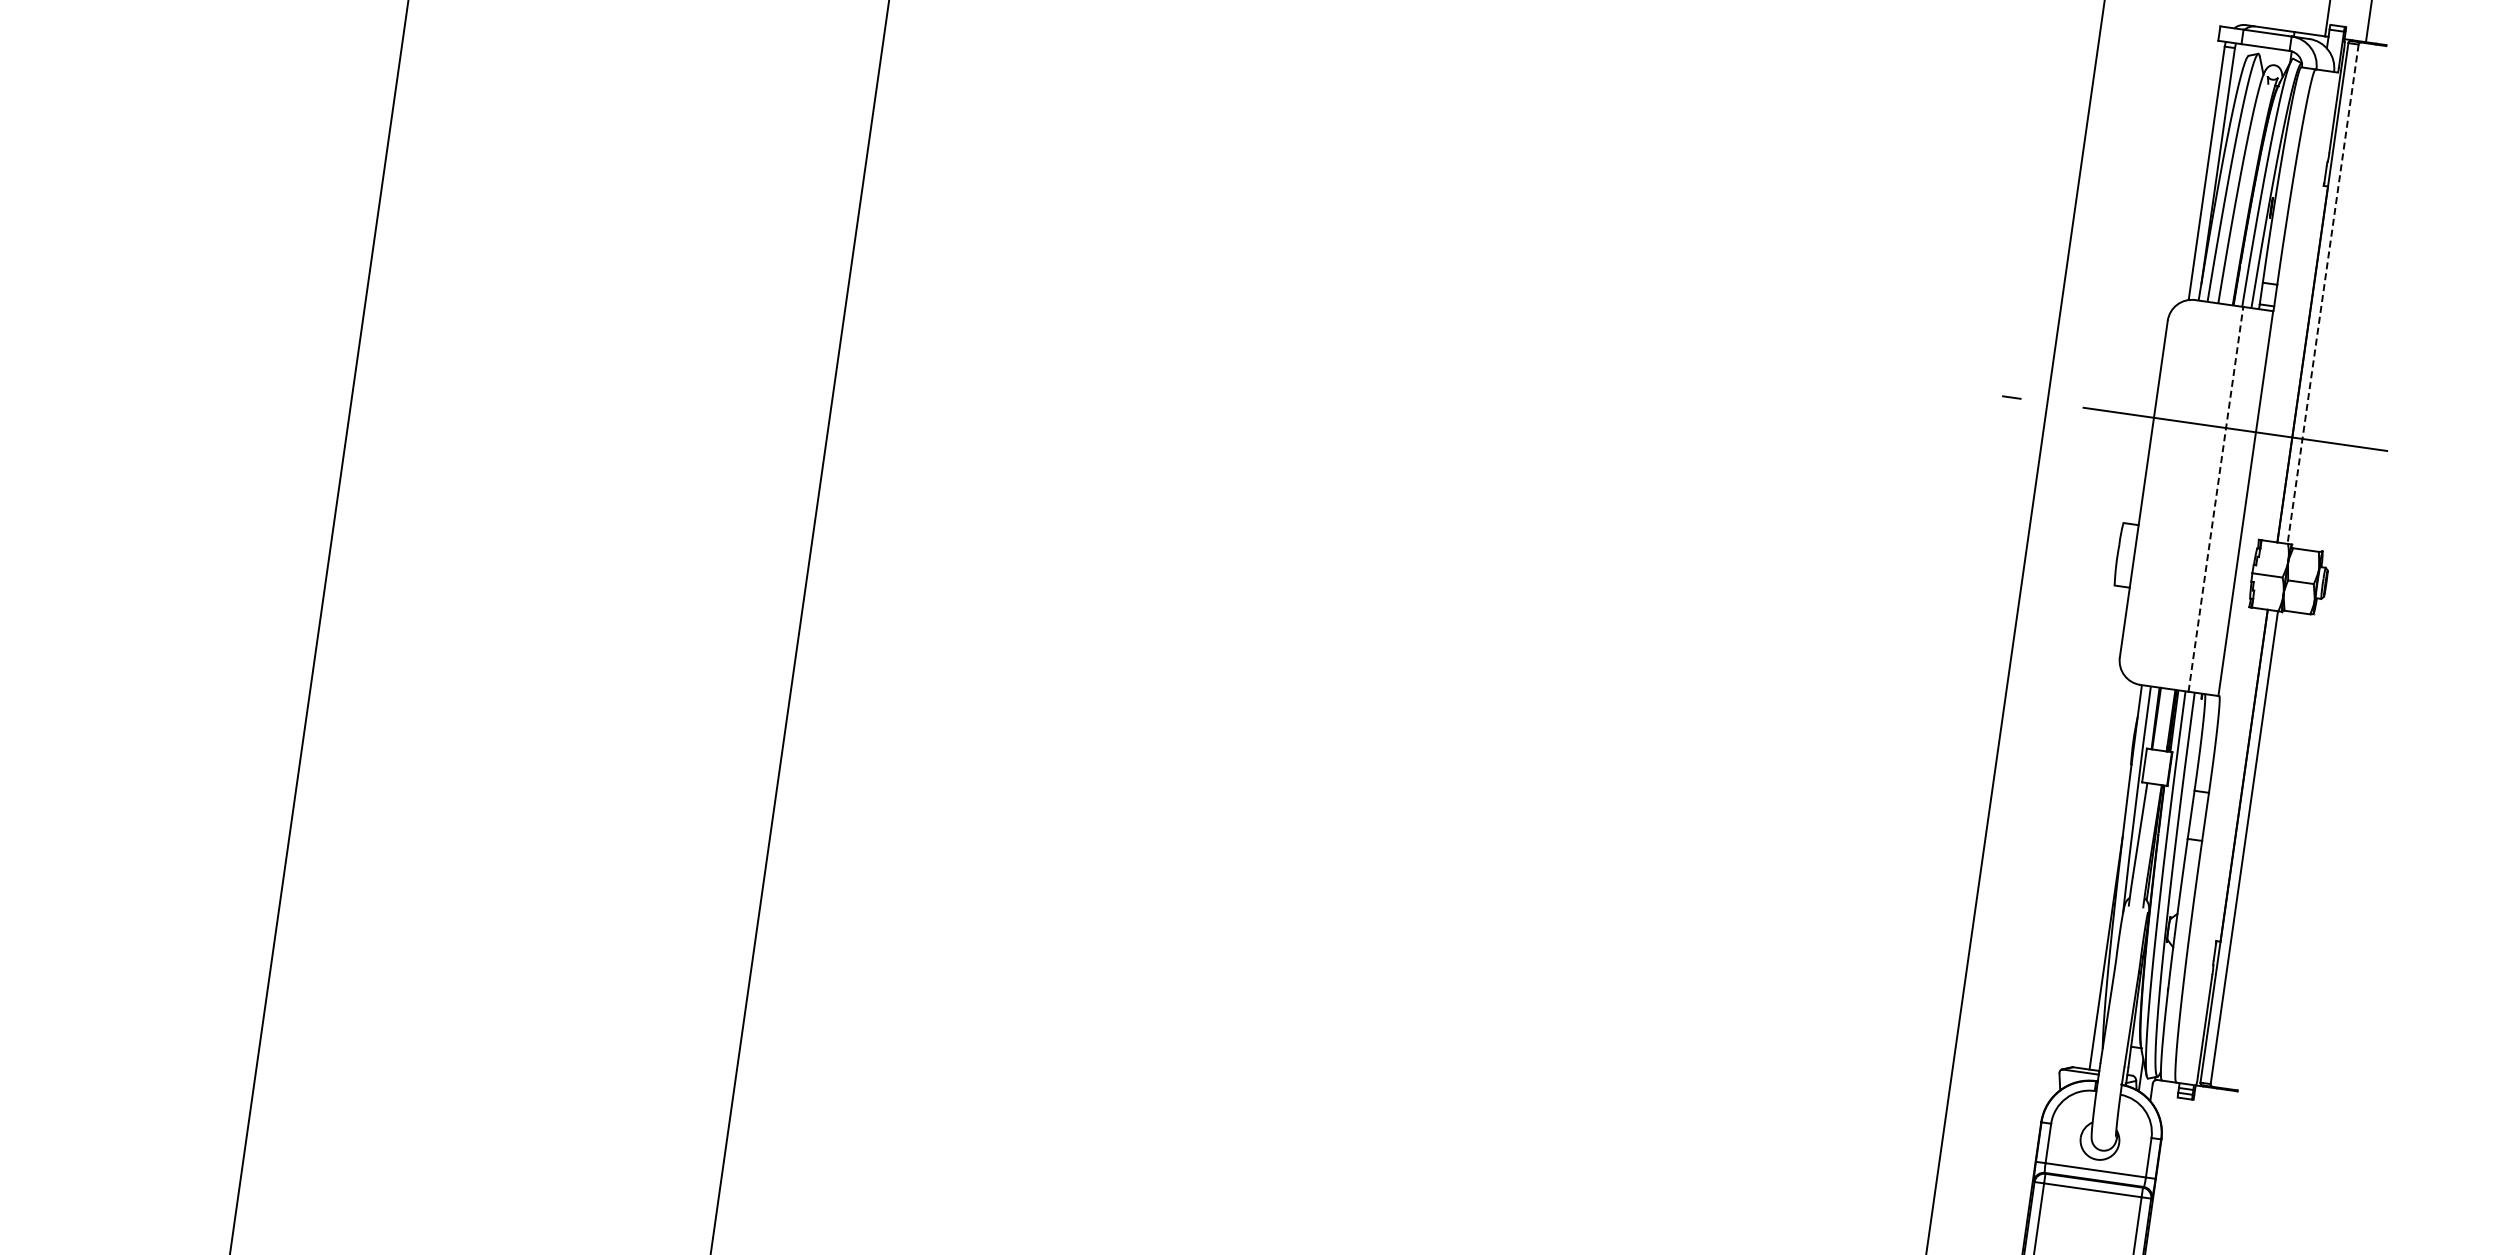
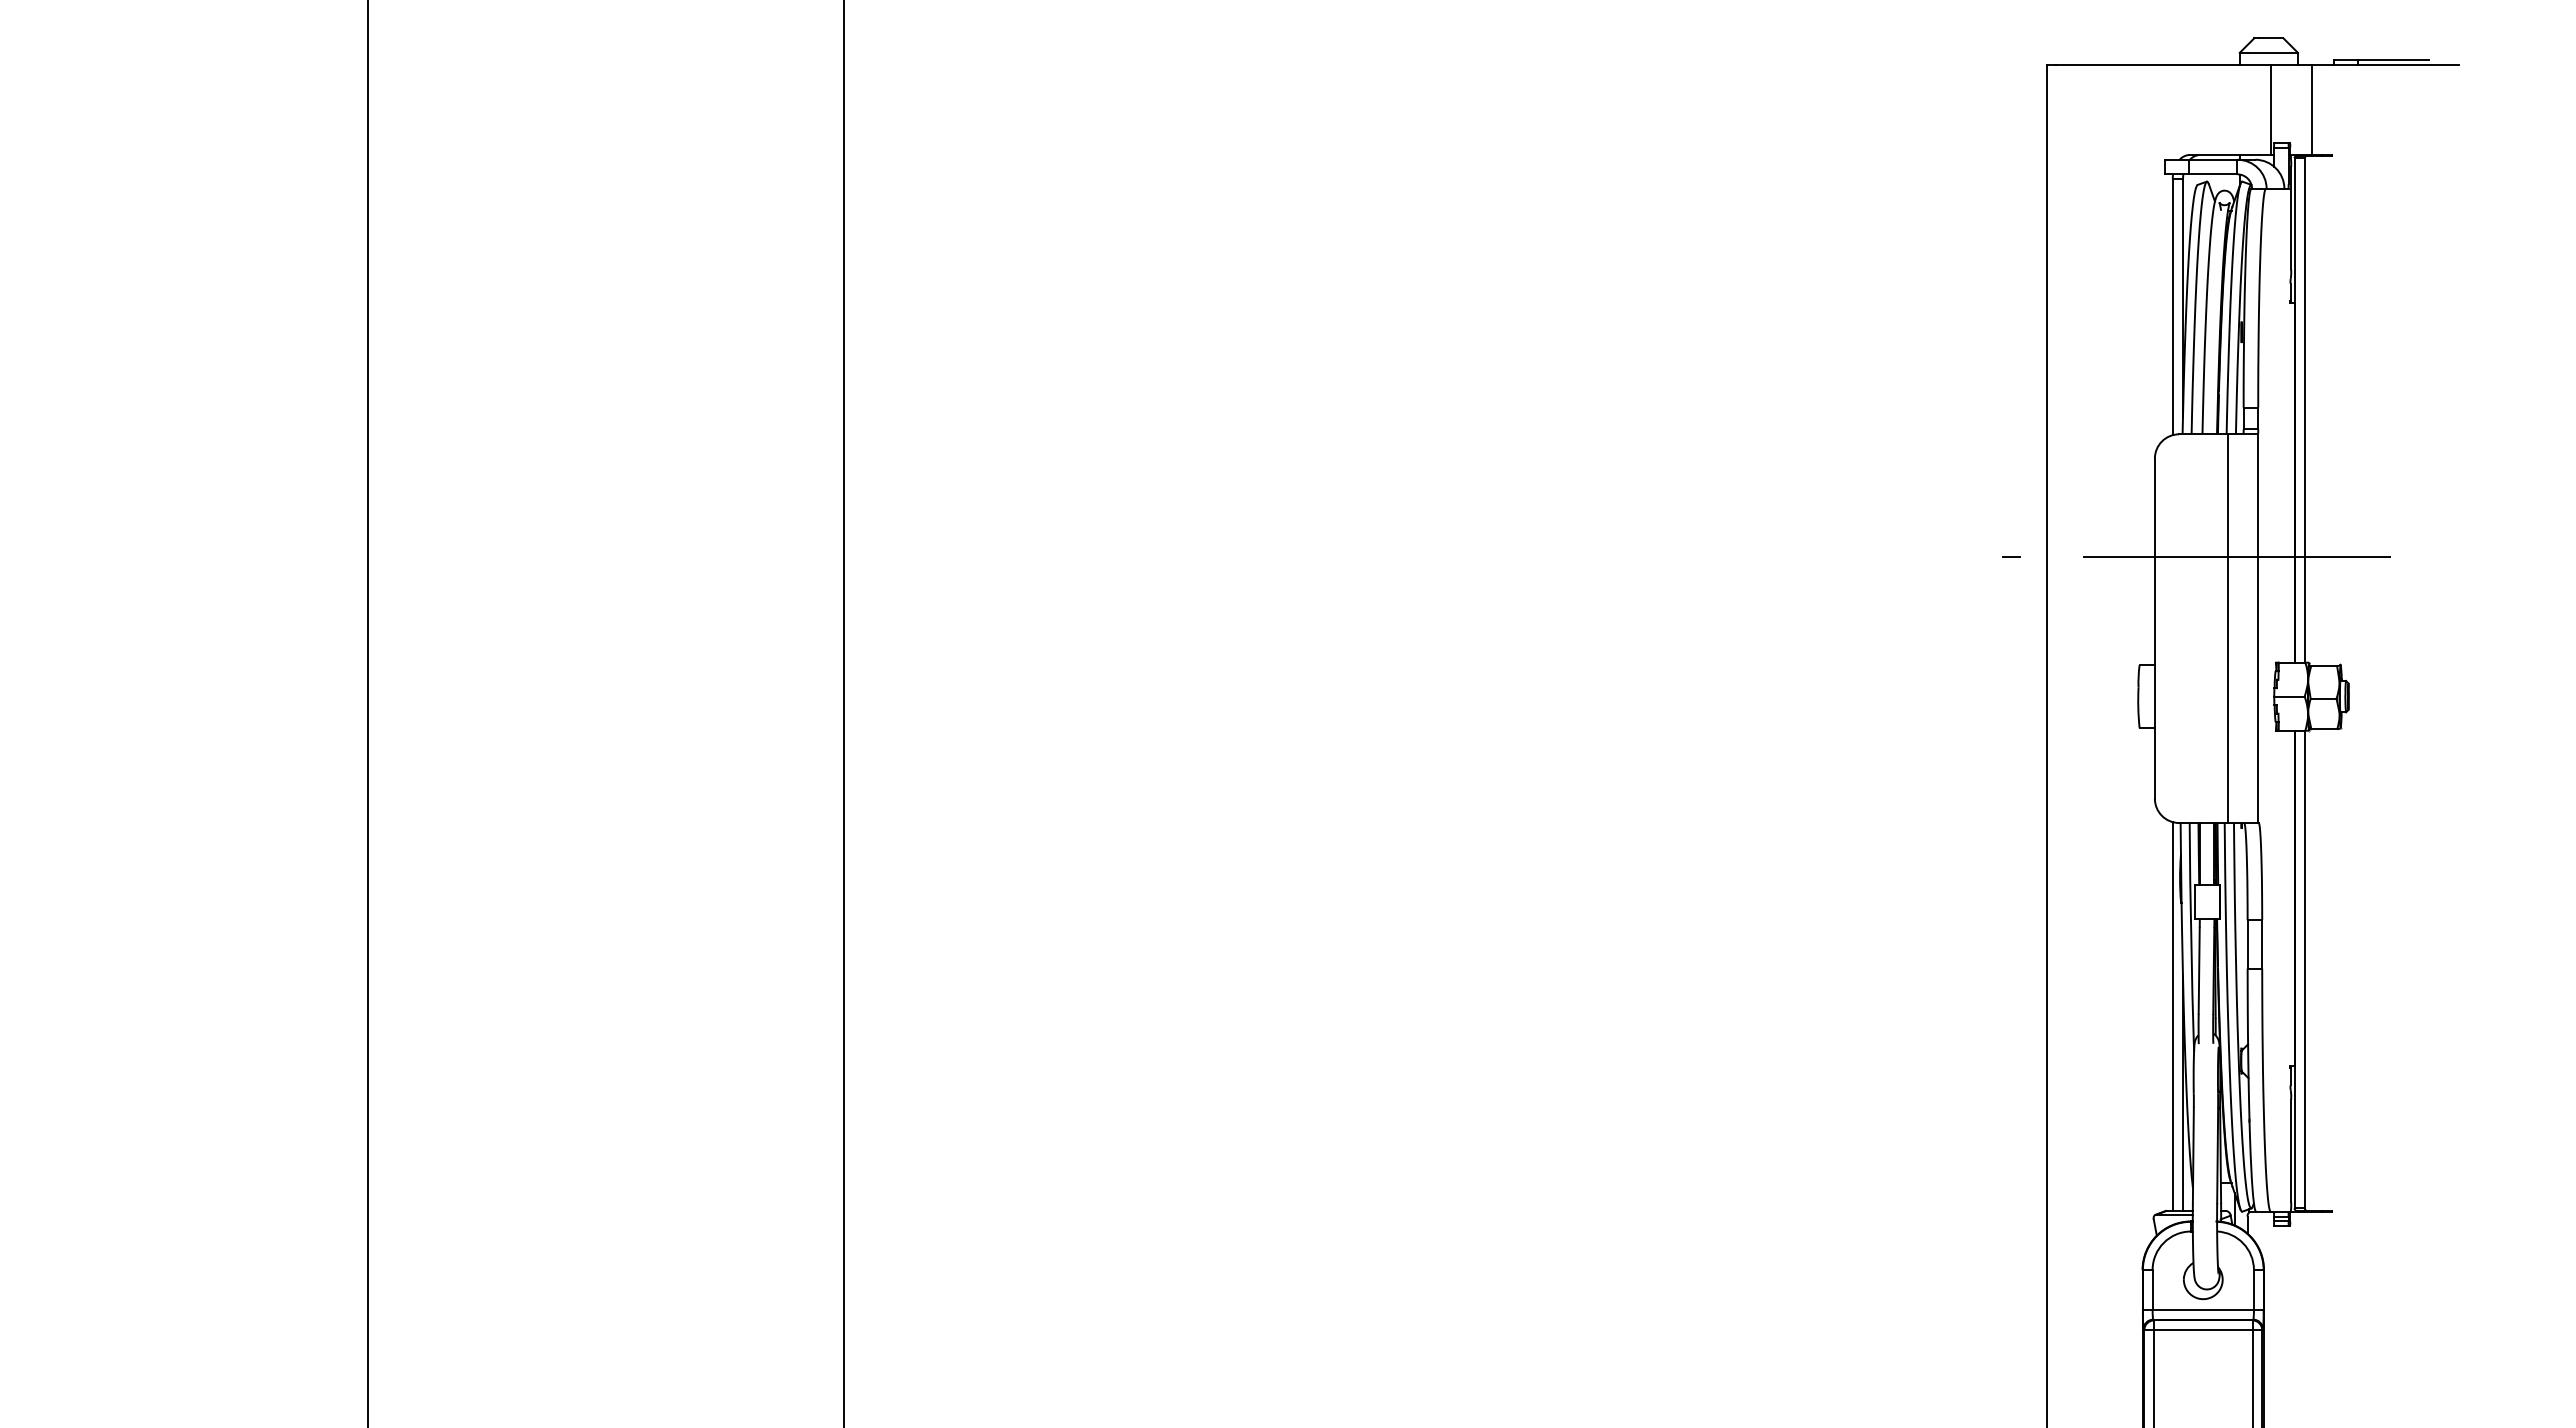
line: (2322, 295) -> (2304, 411), dashed -> solid
line: (2215, 499) -> (2227, 628), dashed -> solid
line: (2106, 875) -> (2172, 1016), added

